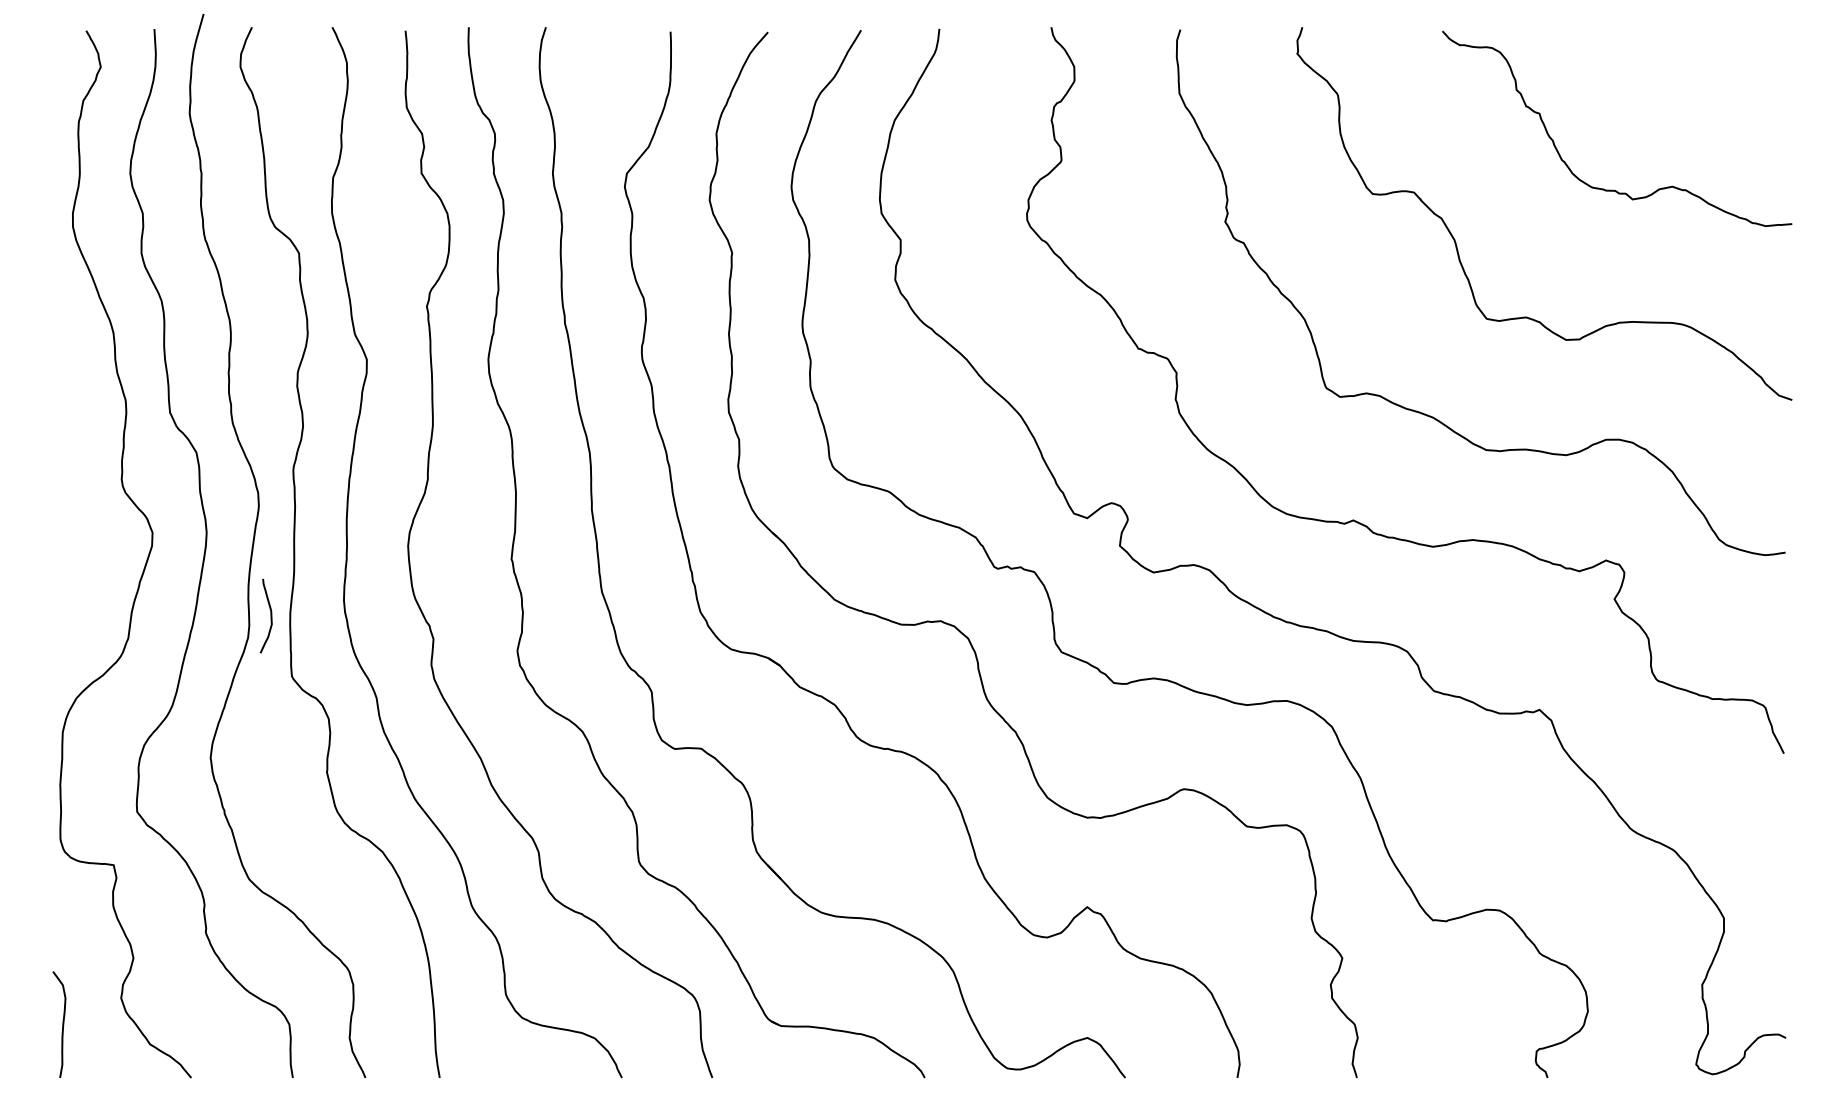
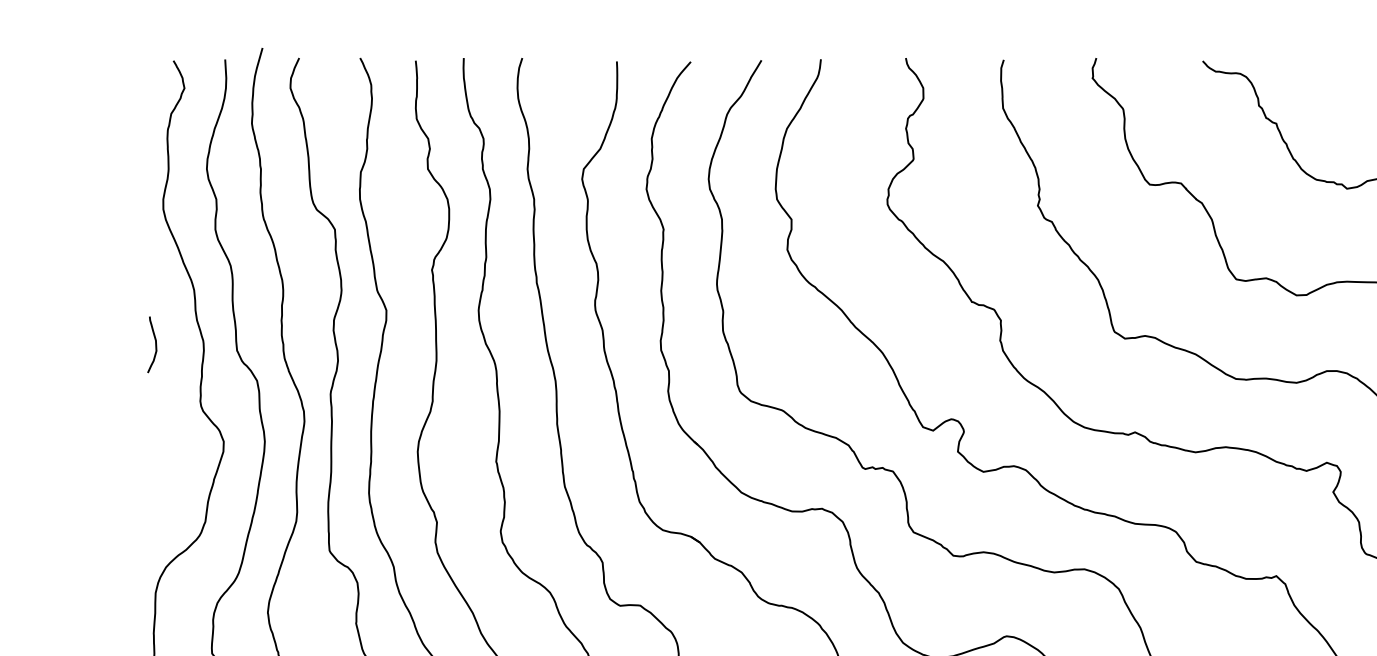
curve: (270, 615) -> (155, 344), moved

